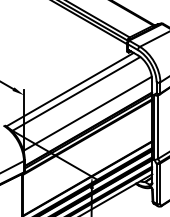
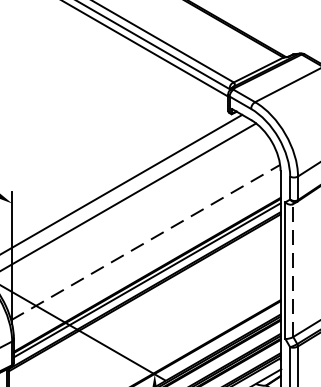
line: (88, 113) -> (147, 241), solid -> dashed
line: (158, 127) -> (294, 271), solid -> dashed

